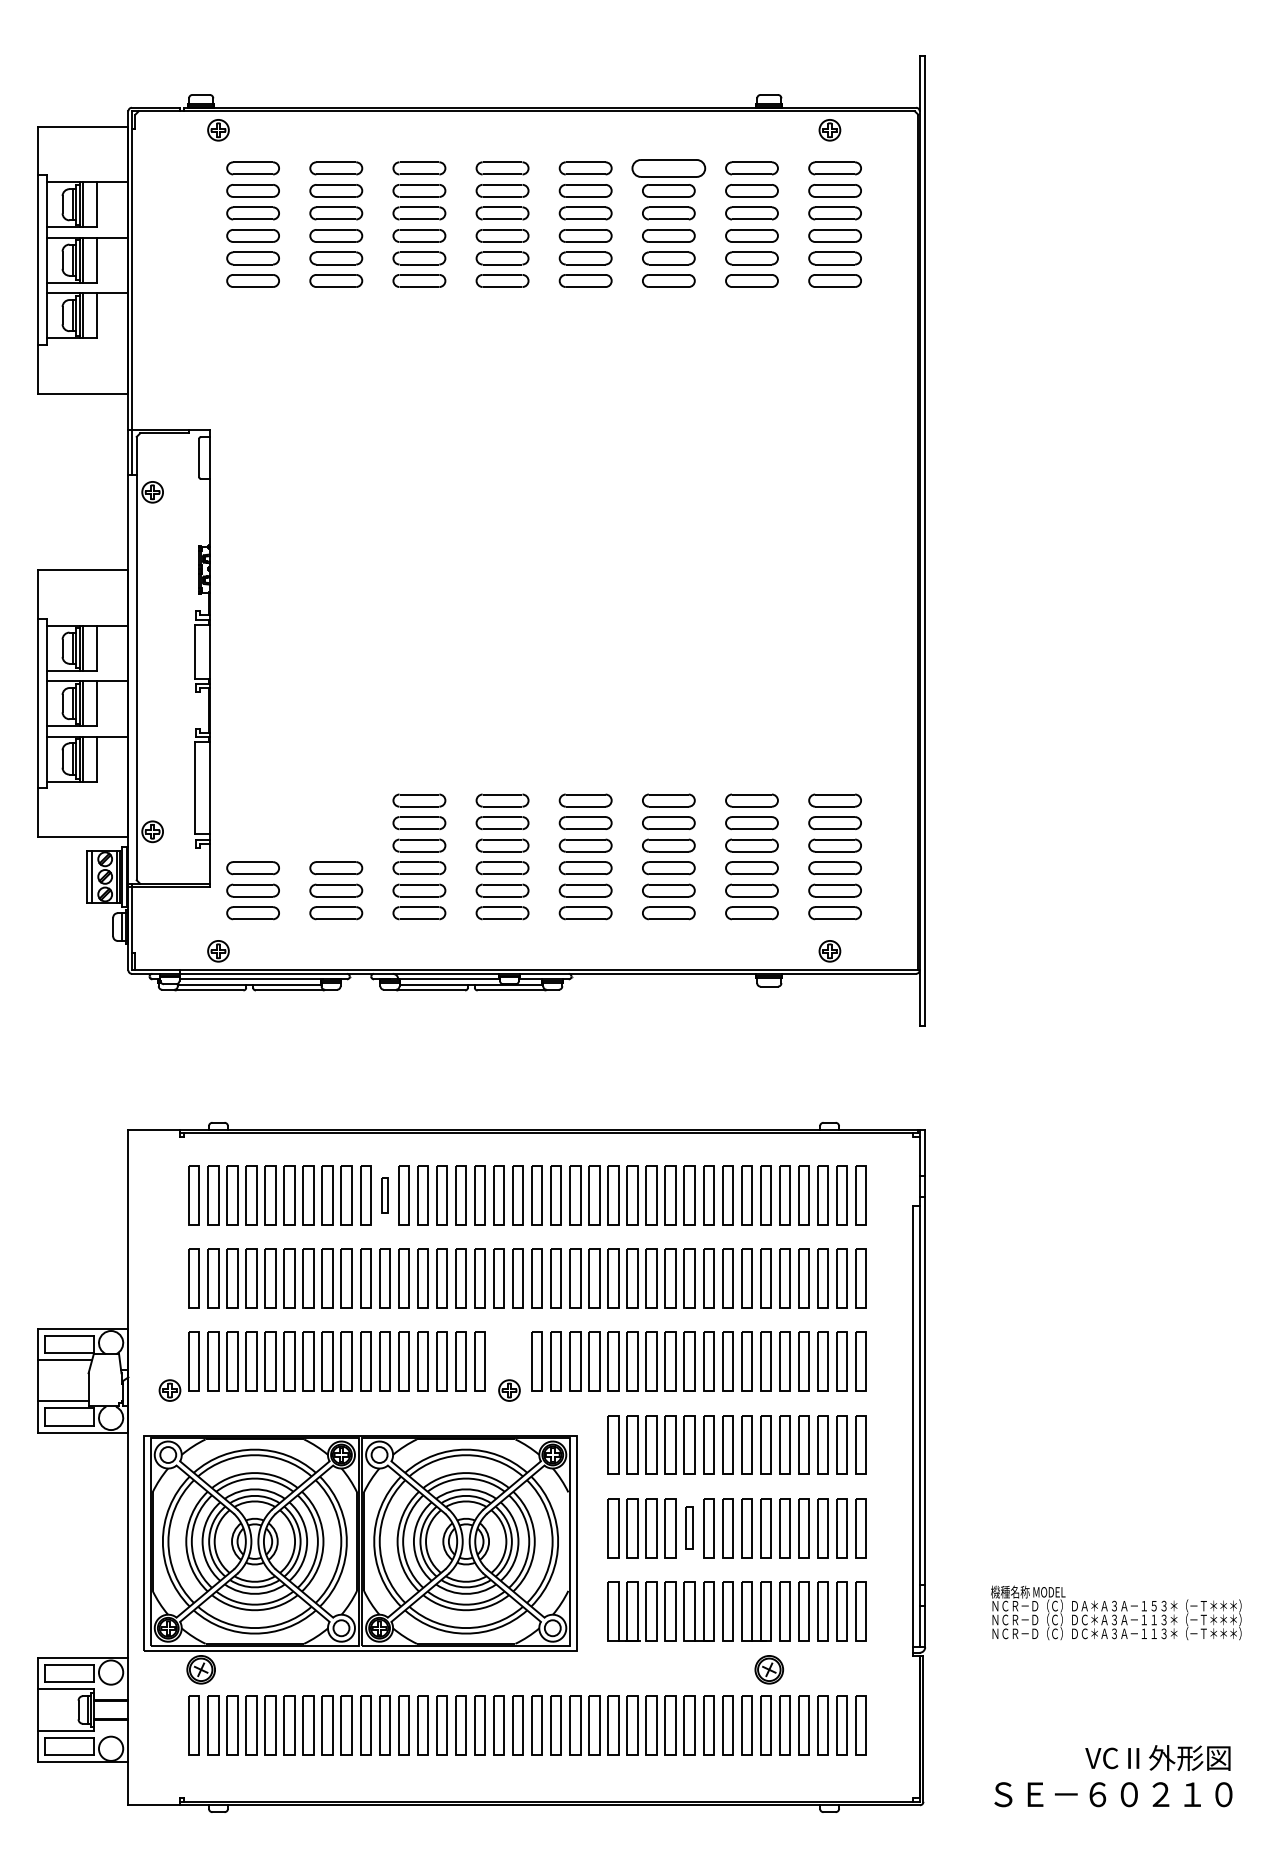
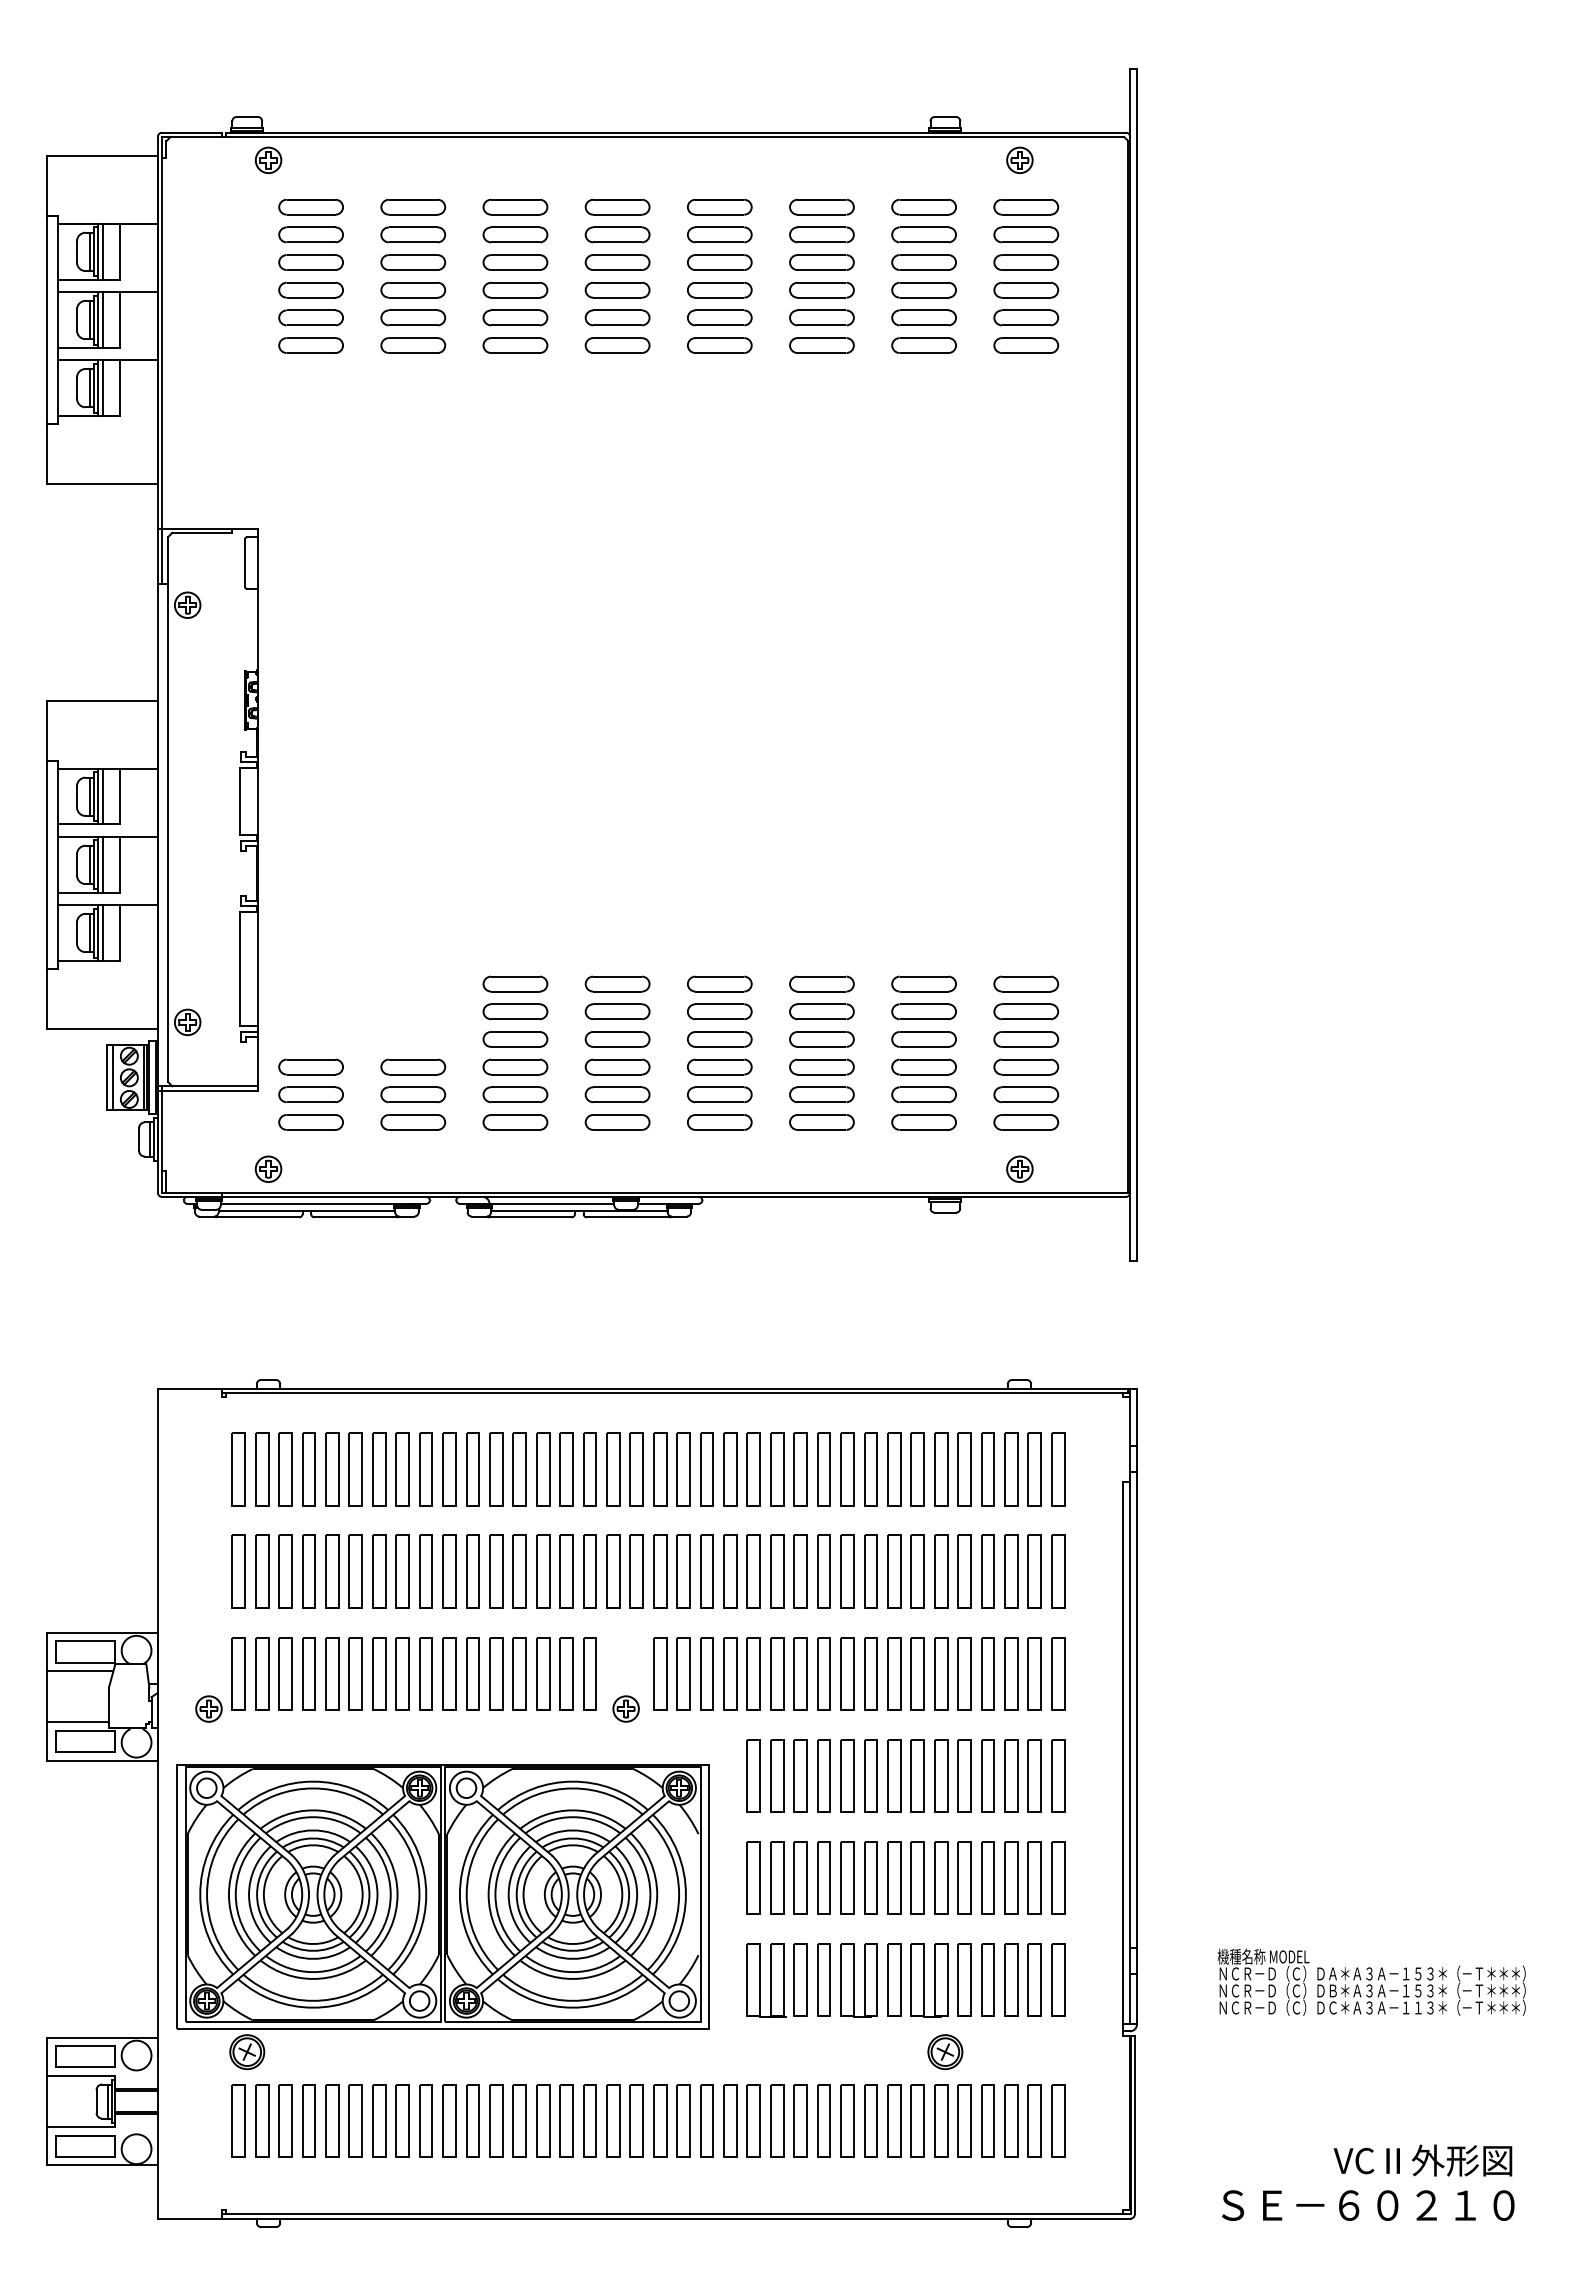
part: (668, 167) -> (821, 206), size x0.71
part: (384, 1195) -> (472, 1469), size x1.67
part: (689, 1527) -> (847, 1877), size x1.43
text: (1119, 1619) -> (1375, 1990), ＮＣＲ－Ｄ（Ｃ）ＤＣ＊Ａ３Ａ－１１３＊（－Ｔ＊＊＊） -> ＮＣＲ－Ｄ（Ｃ）ＤＢ＊Ａ３Ａ－１５３＊（－Ｔ＊＊＊）

